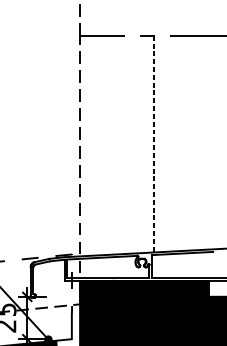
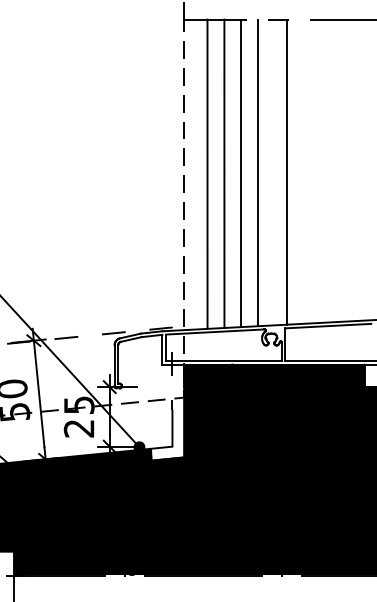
line: (132, 144) -> (257, 172), added
line: (153, 144) -> (287, 172), dashed -> solid
line: (96, 145) -> (207, 173), added
line: (108, 145) -> (224, 173), added
line: (120, 145) -> (240, 173), added

